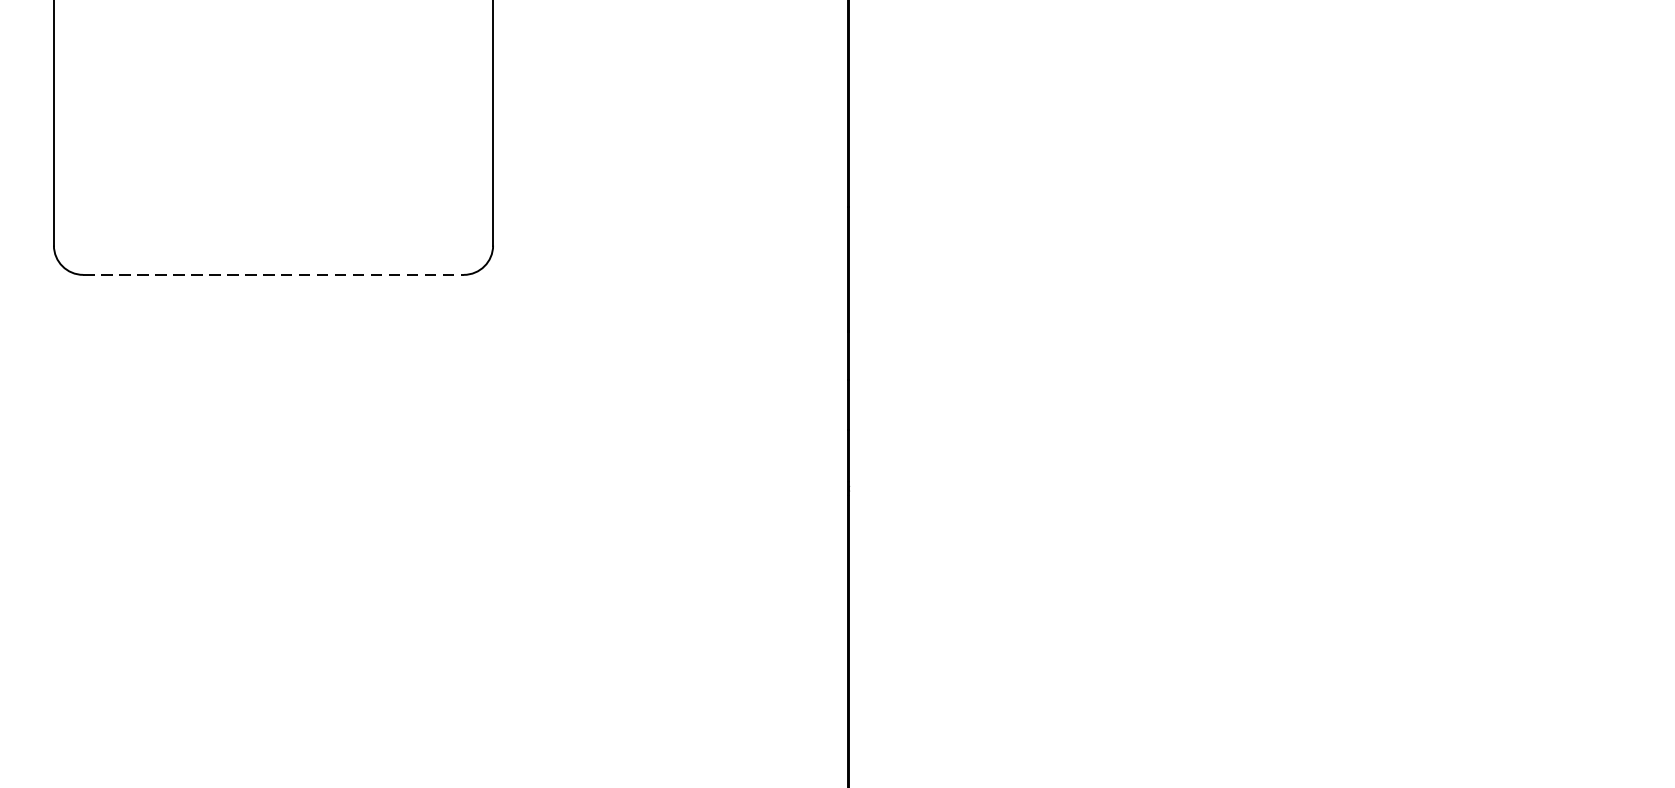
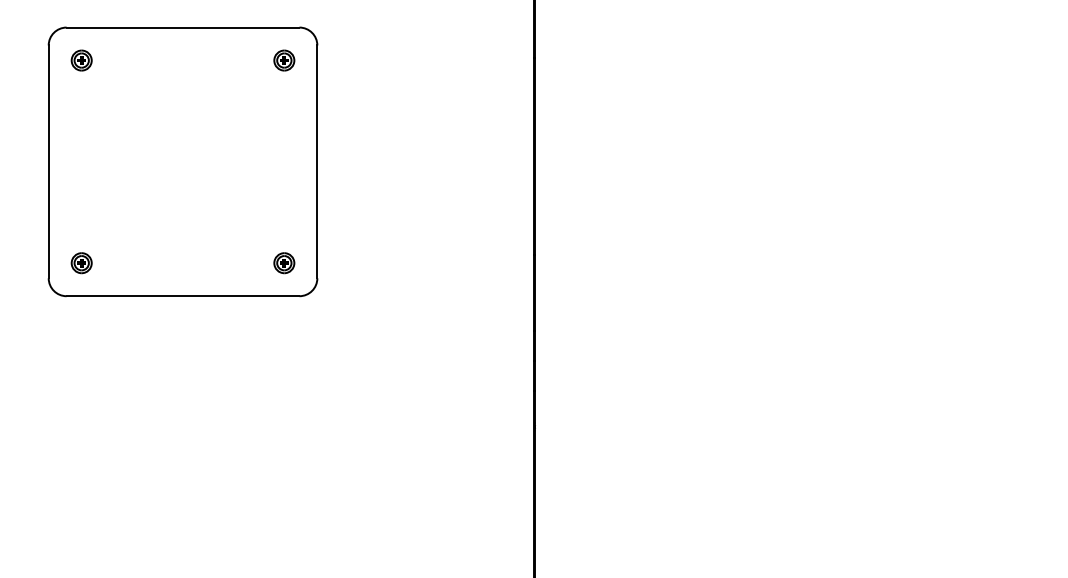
part: (107, 221) -> (81, 263), added
part: (439, 221) -> (284, 263), added
line: (274, 275) -> (183, 296), dashed -> solid

